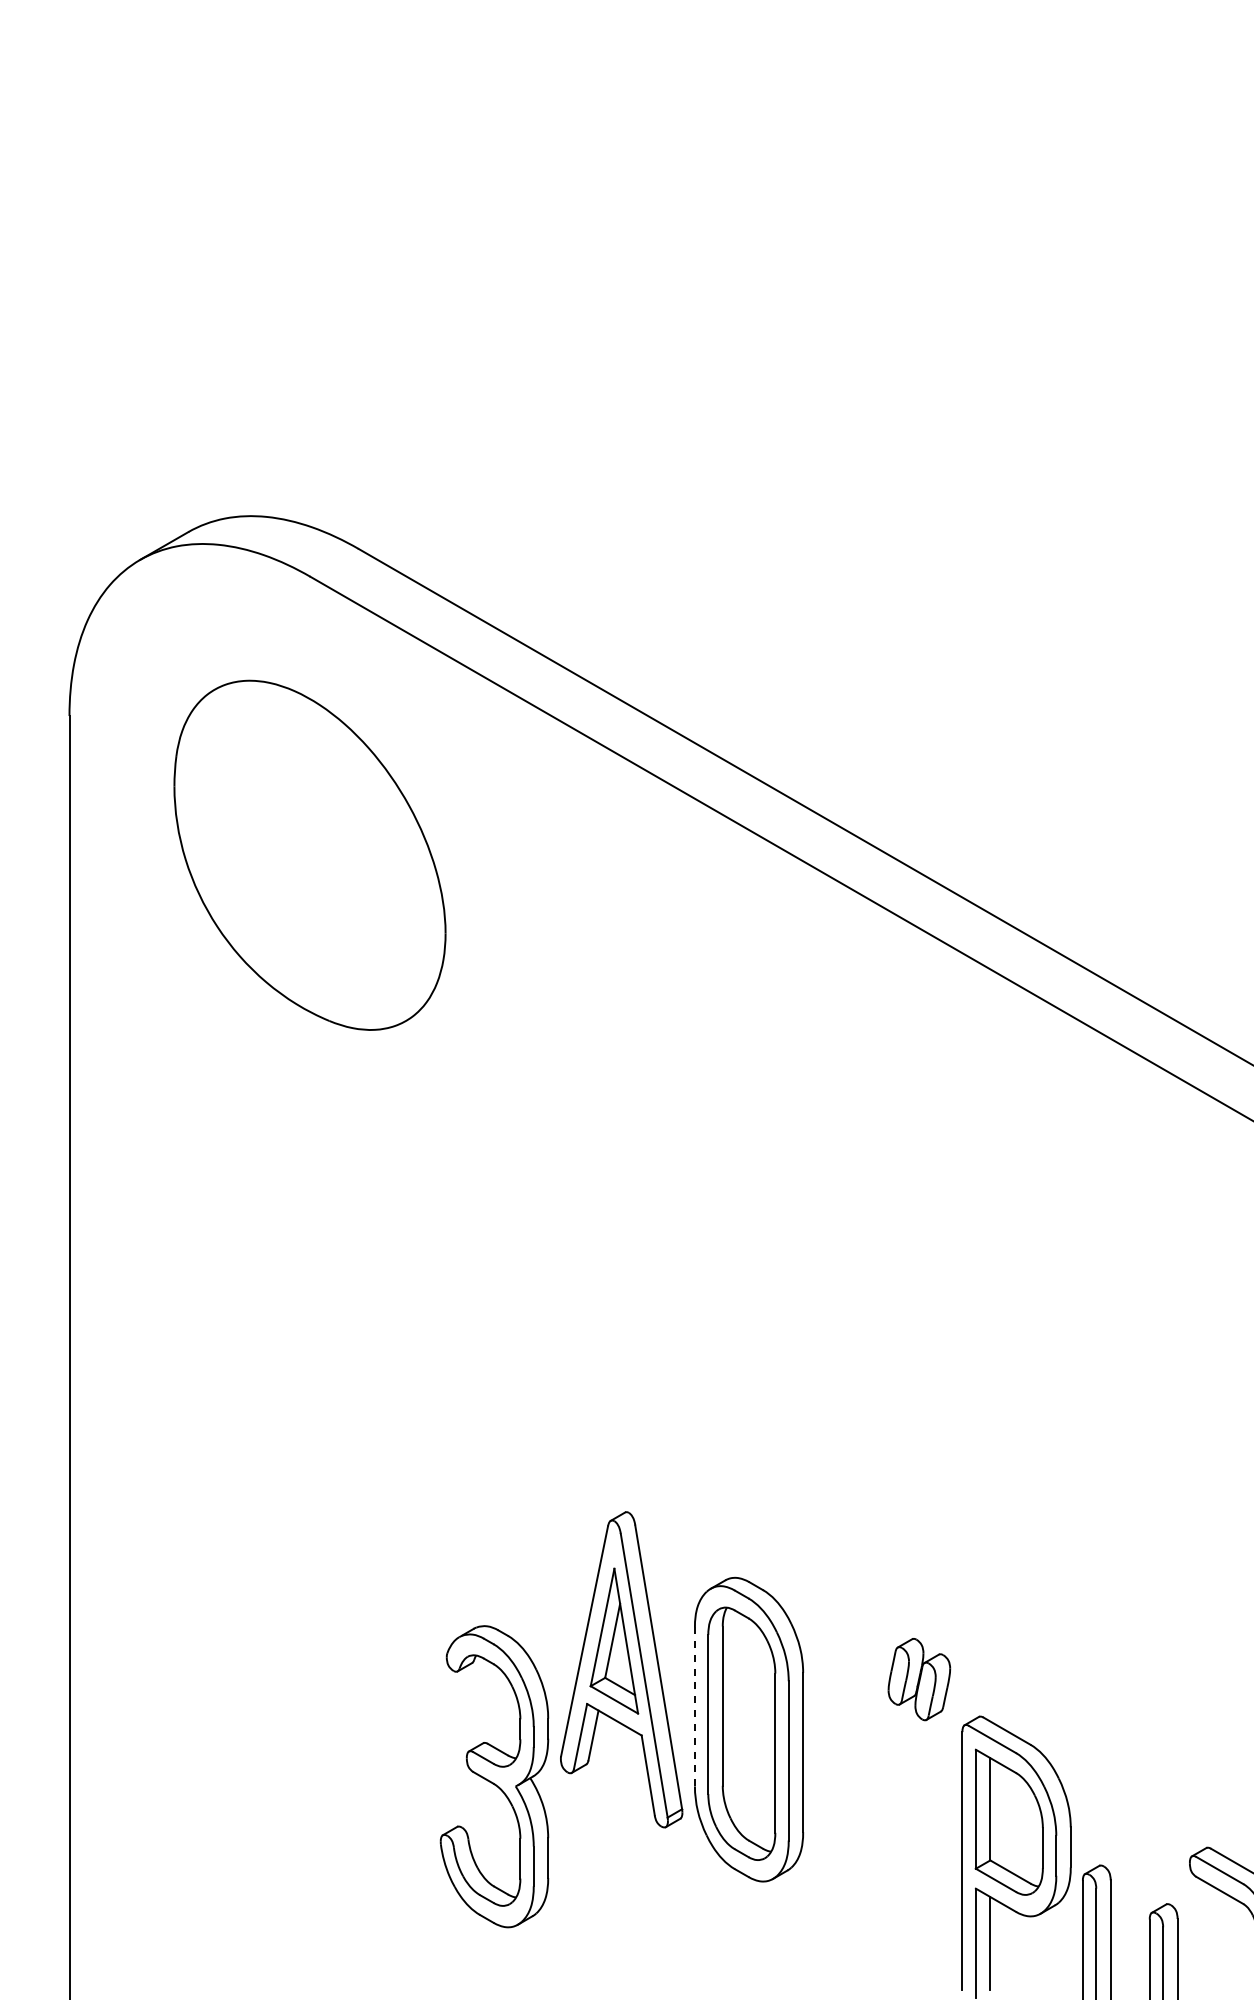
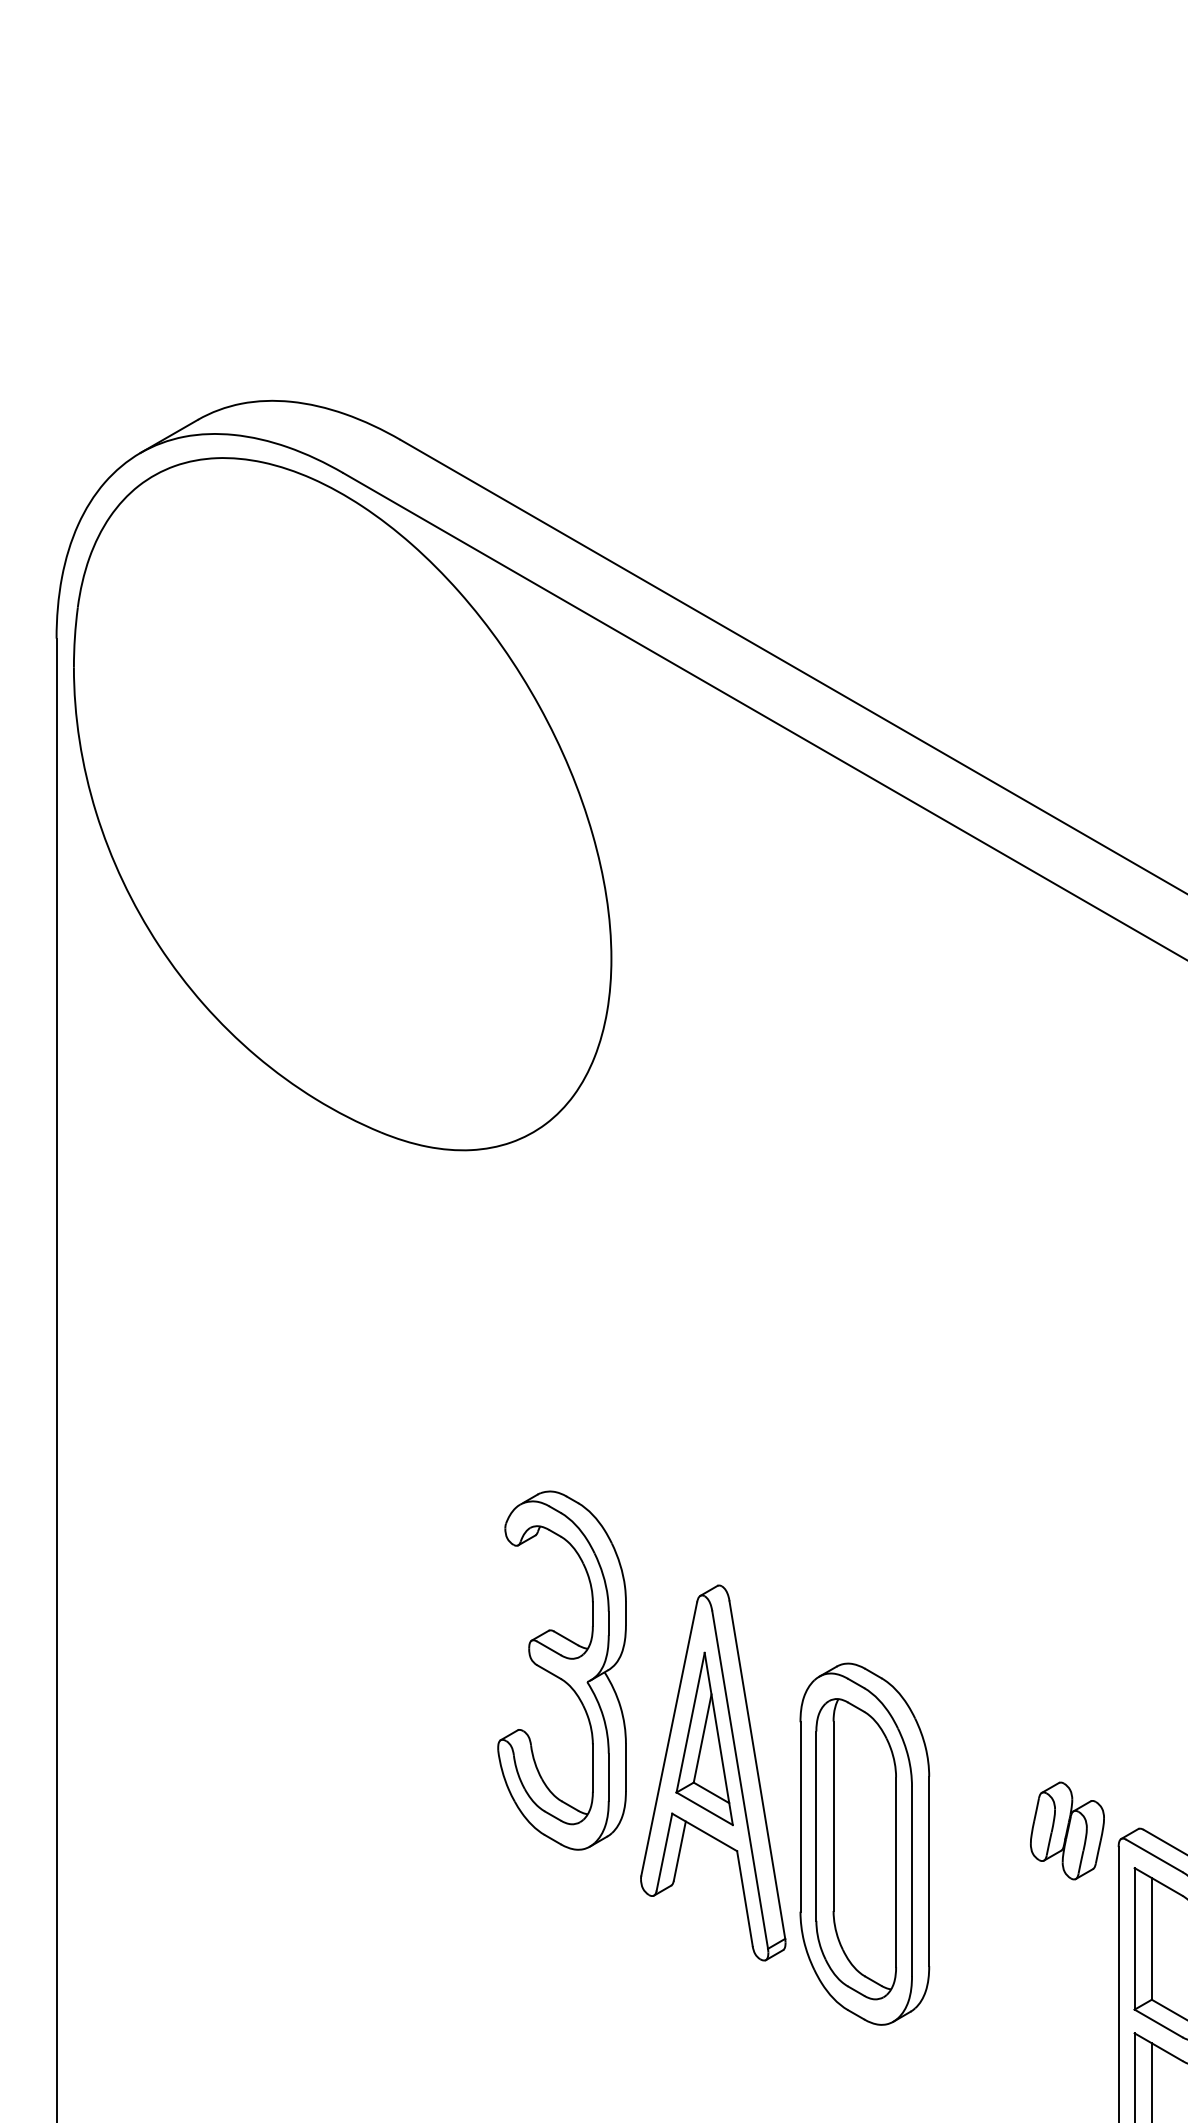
part: (309, 855) -> (342, 804), size x1.67
part: (919, 1679) -> (1067, 1830), moved
line: (694, 1706) -> (799, 1816), dashed -> solid
part: (494, 1776) -> (562, 1670), moved

